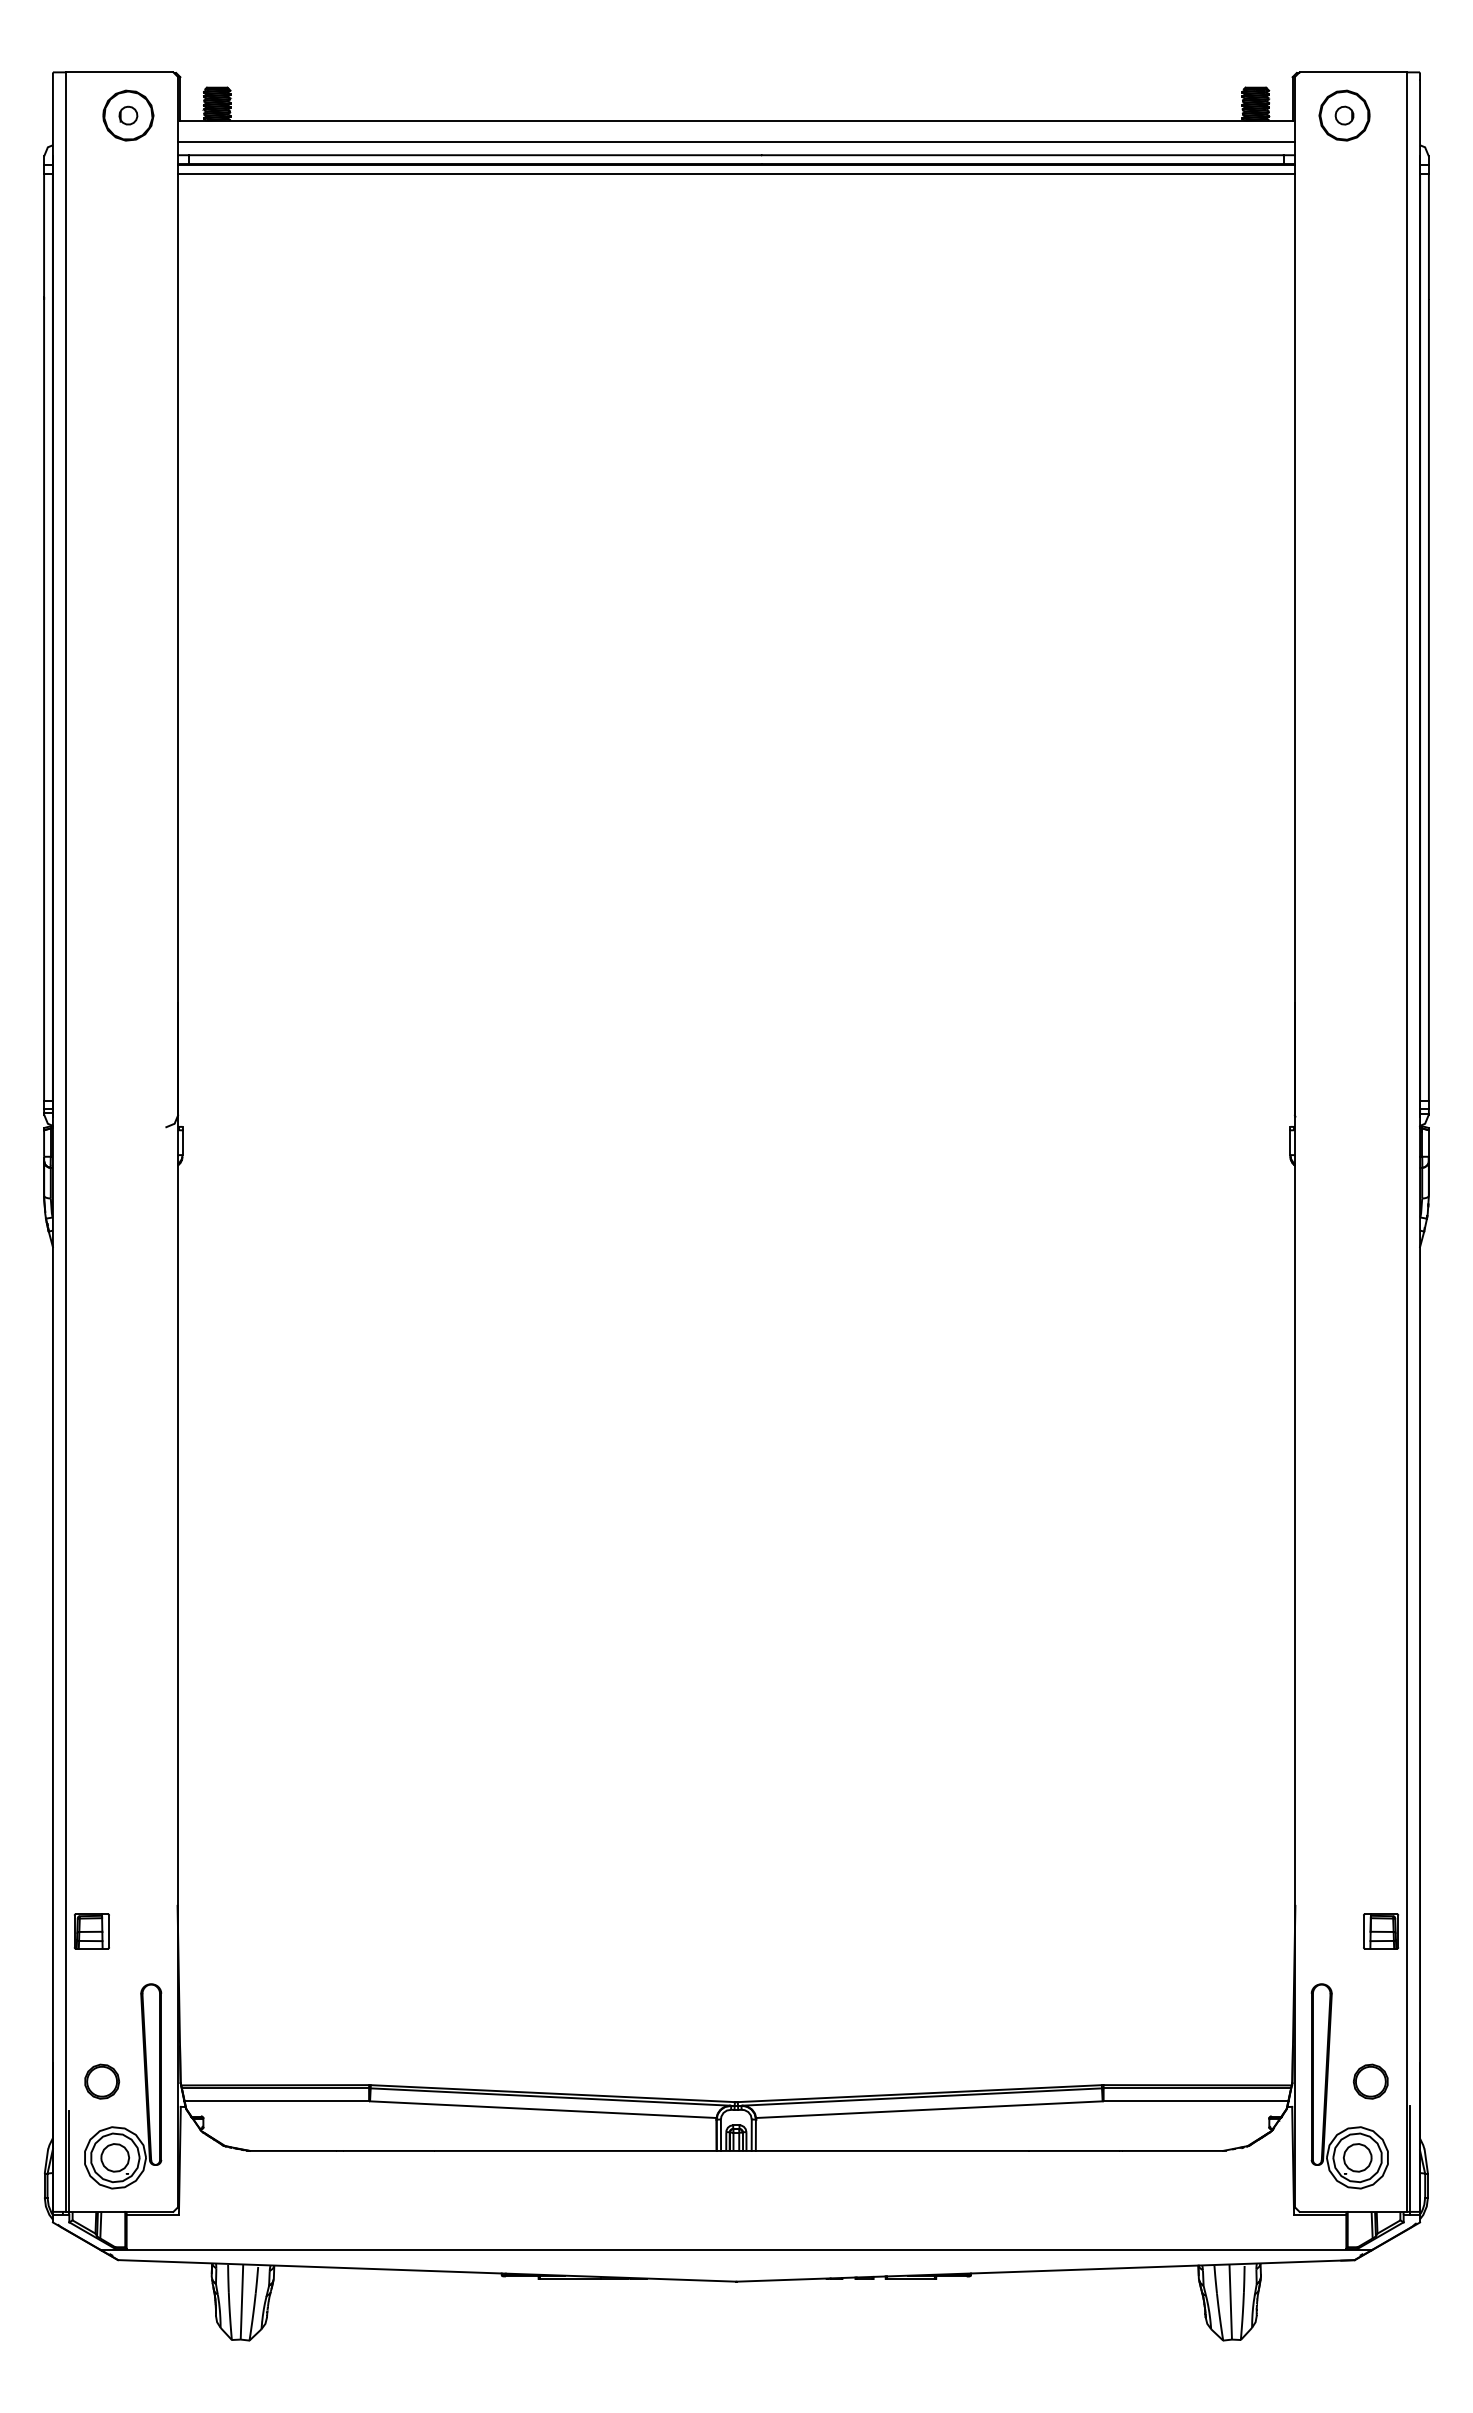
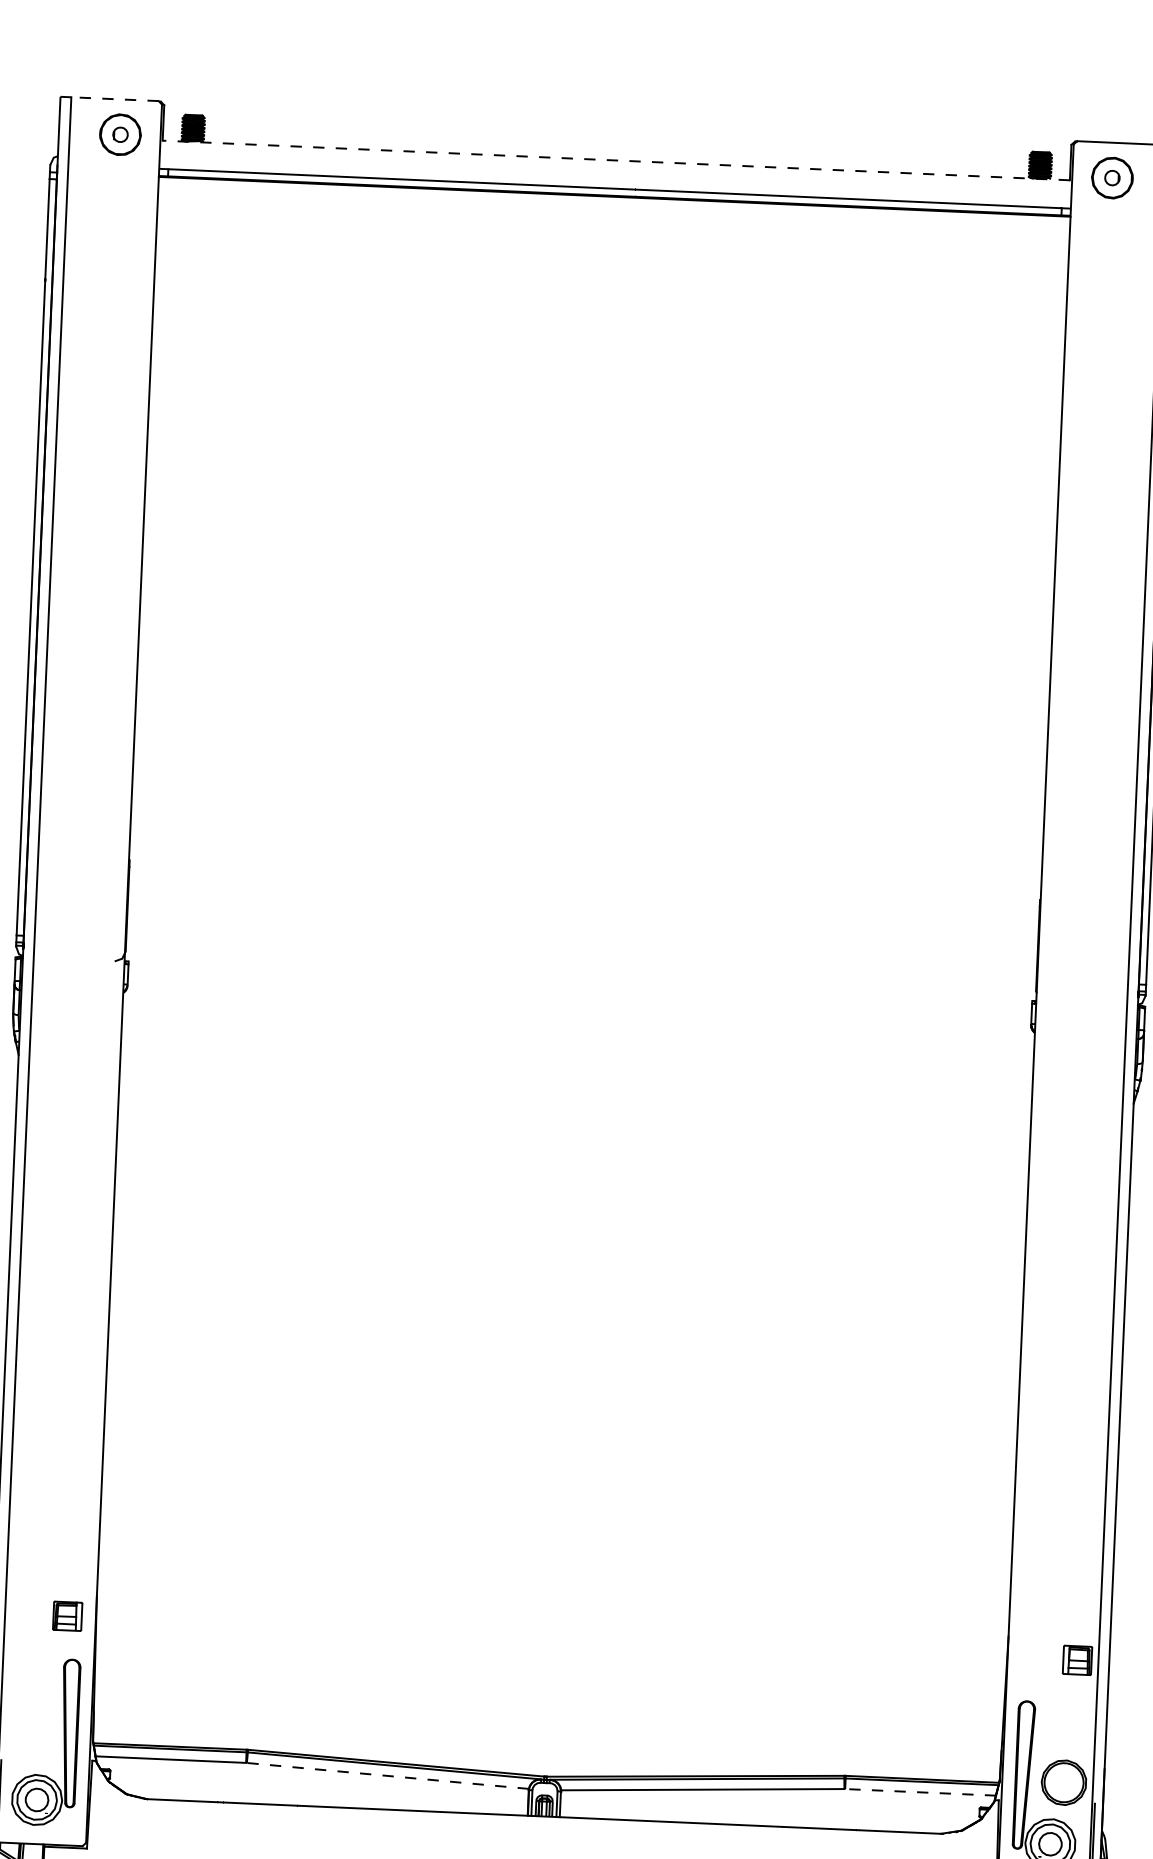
line: (119, 72) -> (114, 99), solid -> dashed
line: (736, 120) -> (616, 160), solid -> dashed
line: (736, 141) -> (615, 177), removed
line: (736, 173) -> (614, 203), removed
part: (91, 1931) -> (67, 1616), moved
part: (102, 2081) -> (29, 1737), removed
part: (1370, 2081) -> (1063, 1782), size x1.6
line: (1196, 2101) -> (920, 1792), solid -> dashed
line: (542, 2109) -> (387, 1775), solid -> dashed

